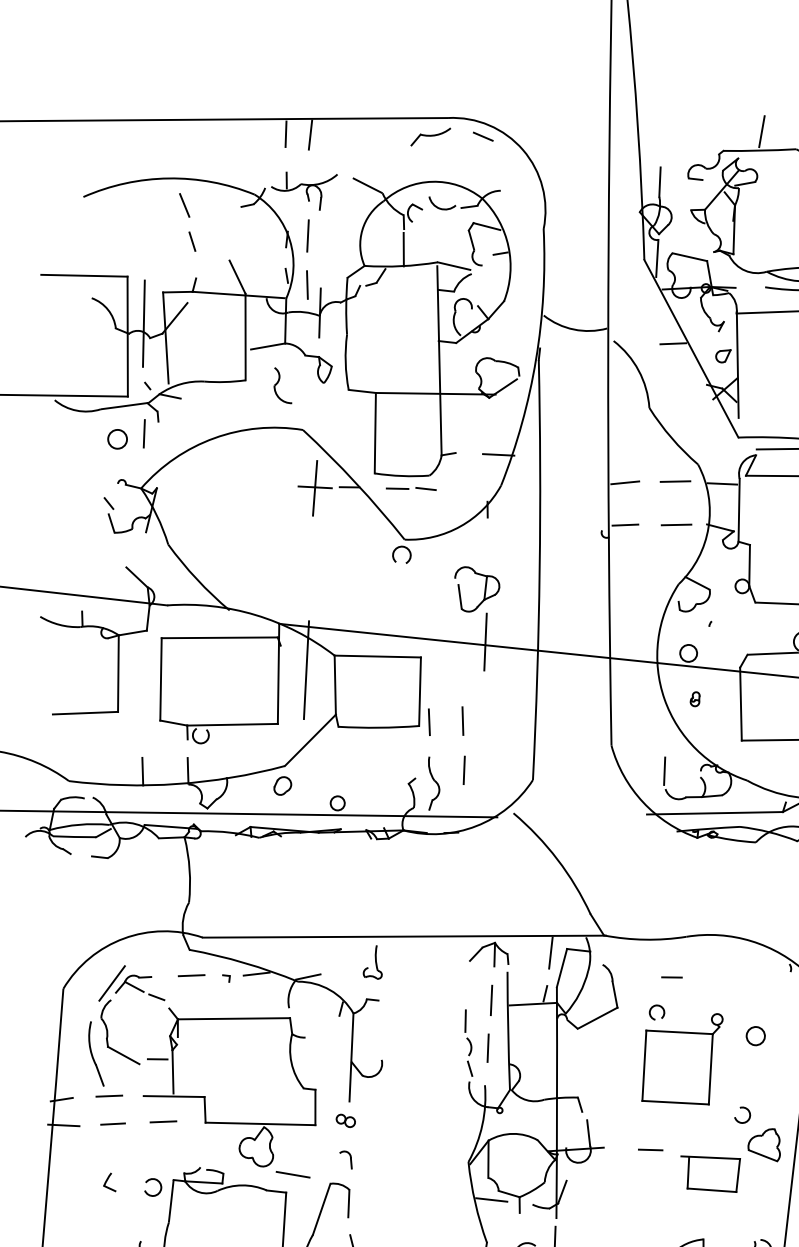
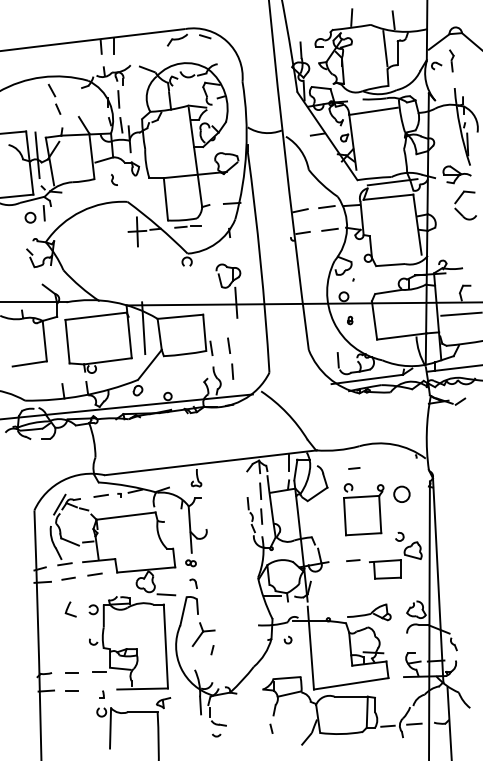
part: (283, 385) -> (114, 179), size x0.6
circle: (754, 1036) -> (401, 494), size x1.6
part: (110, 1182) -> (70, 609), size x1.6

